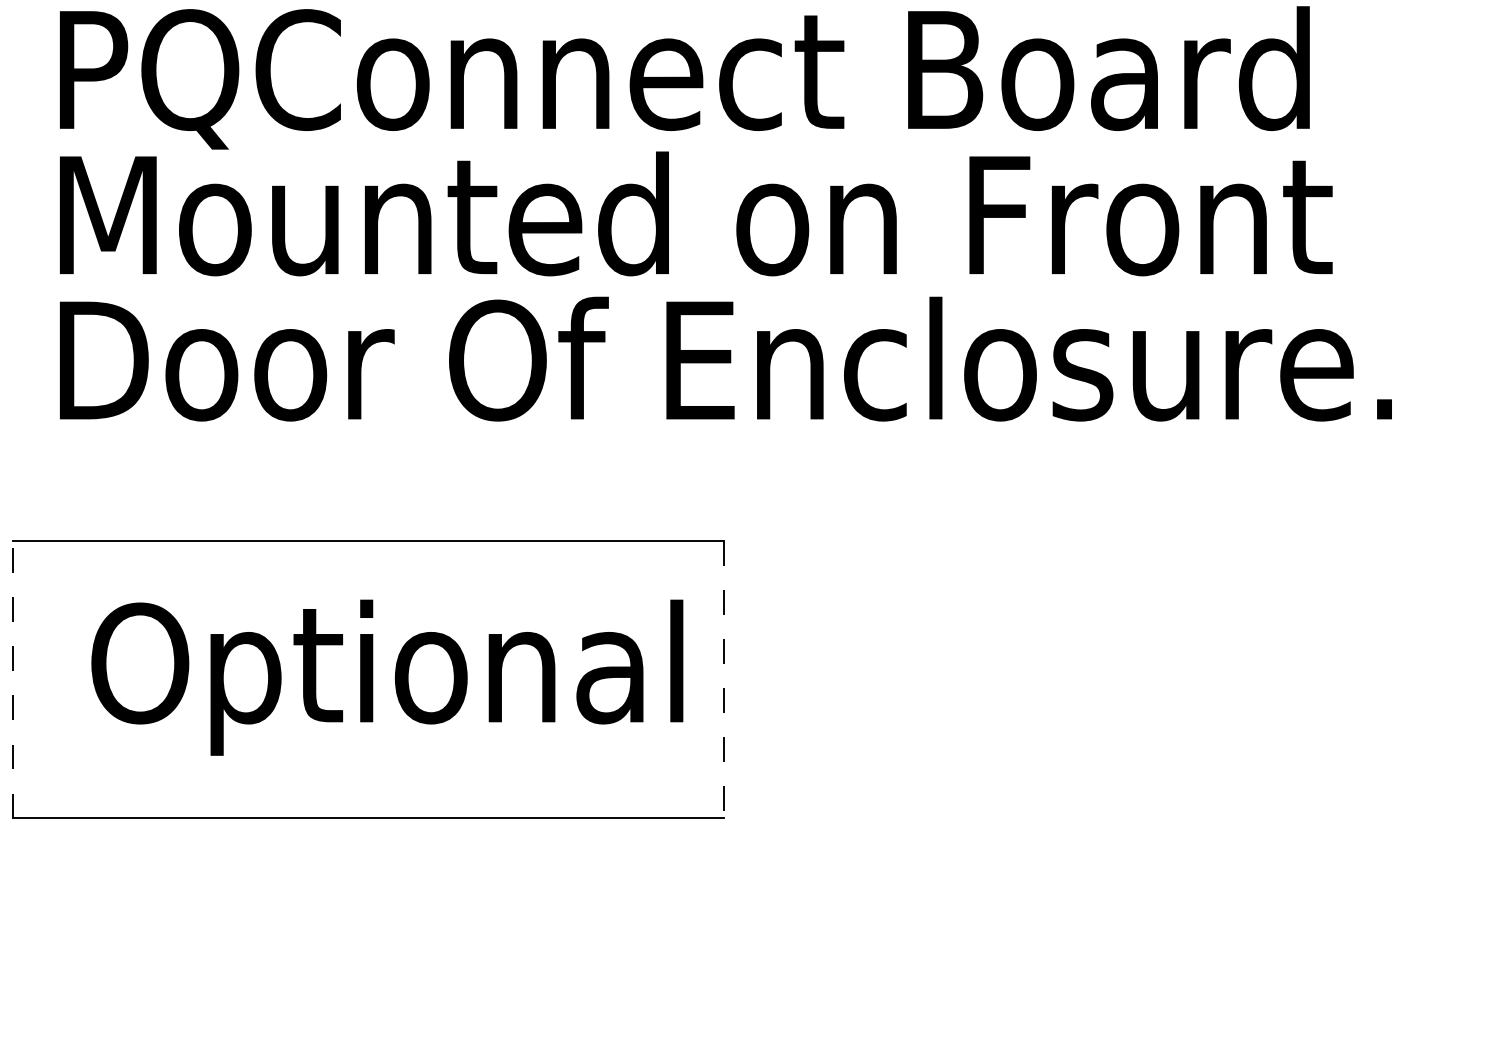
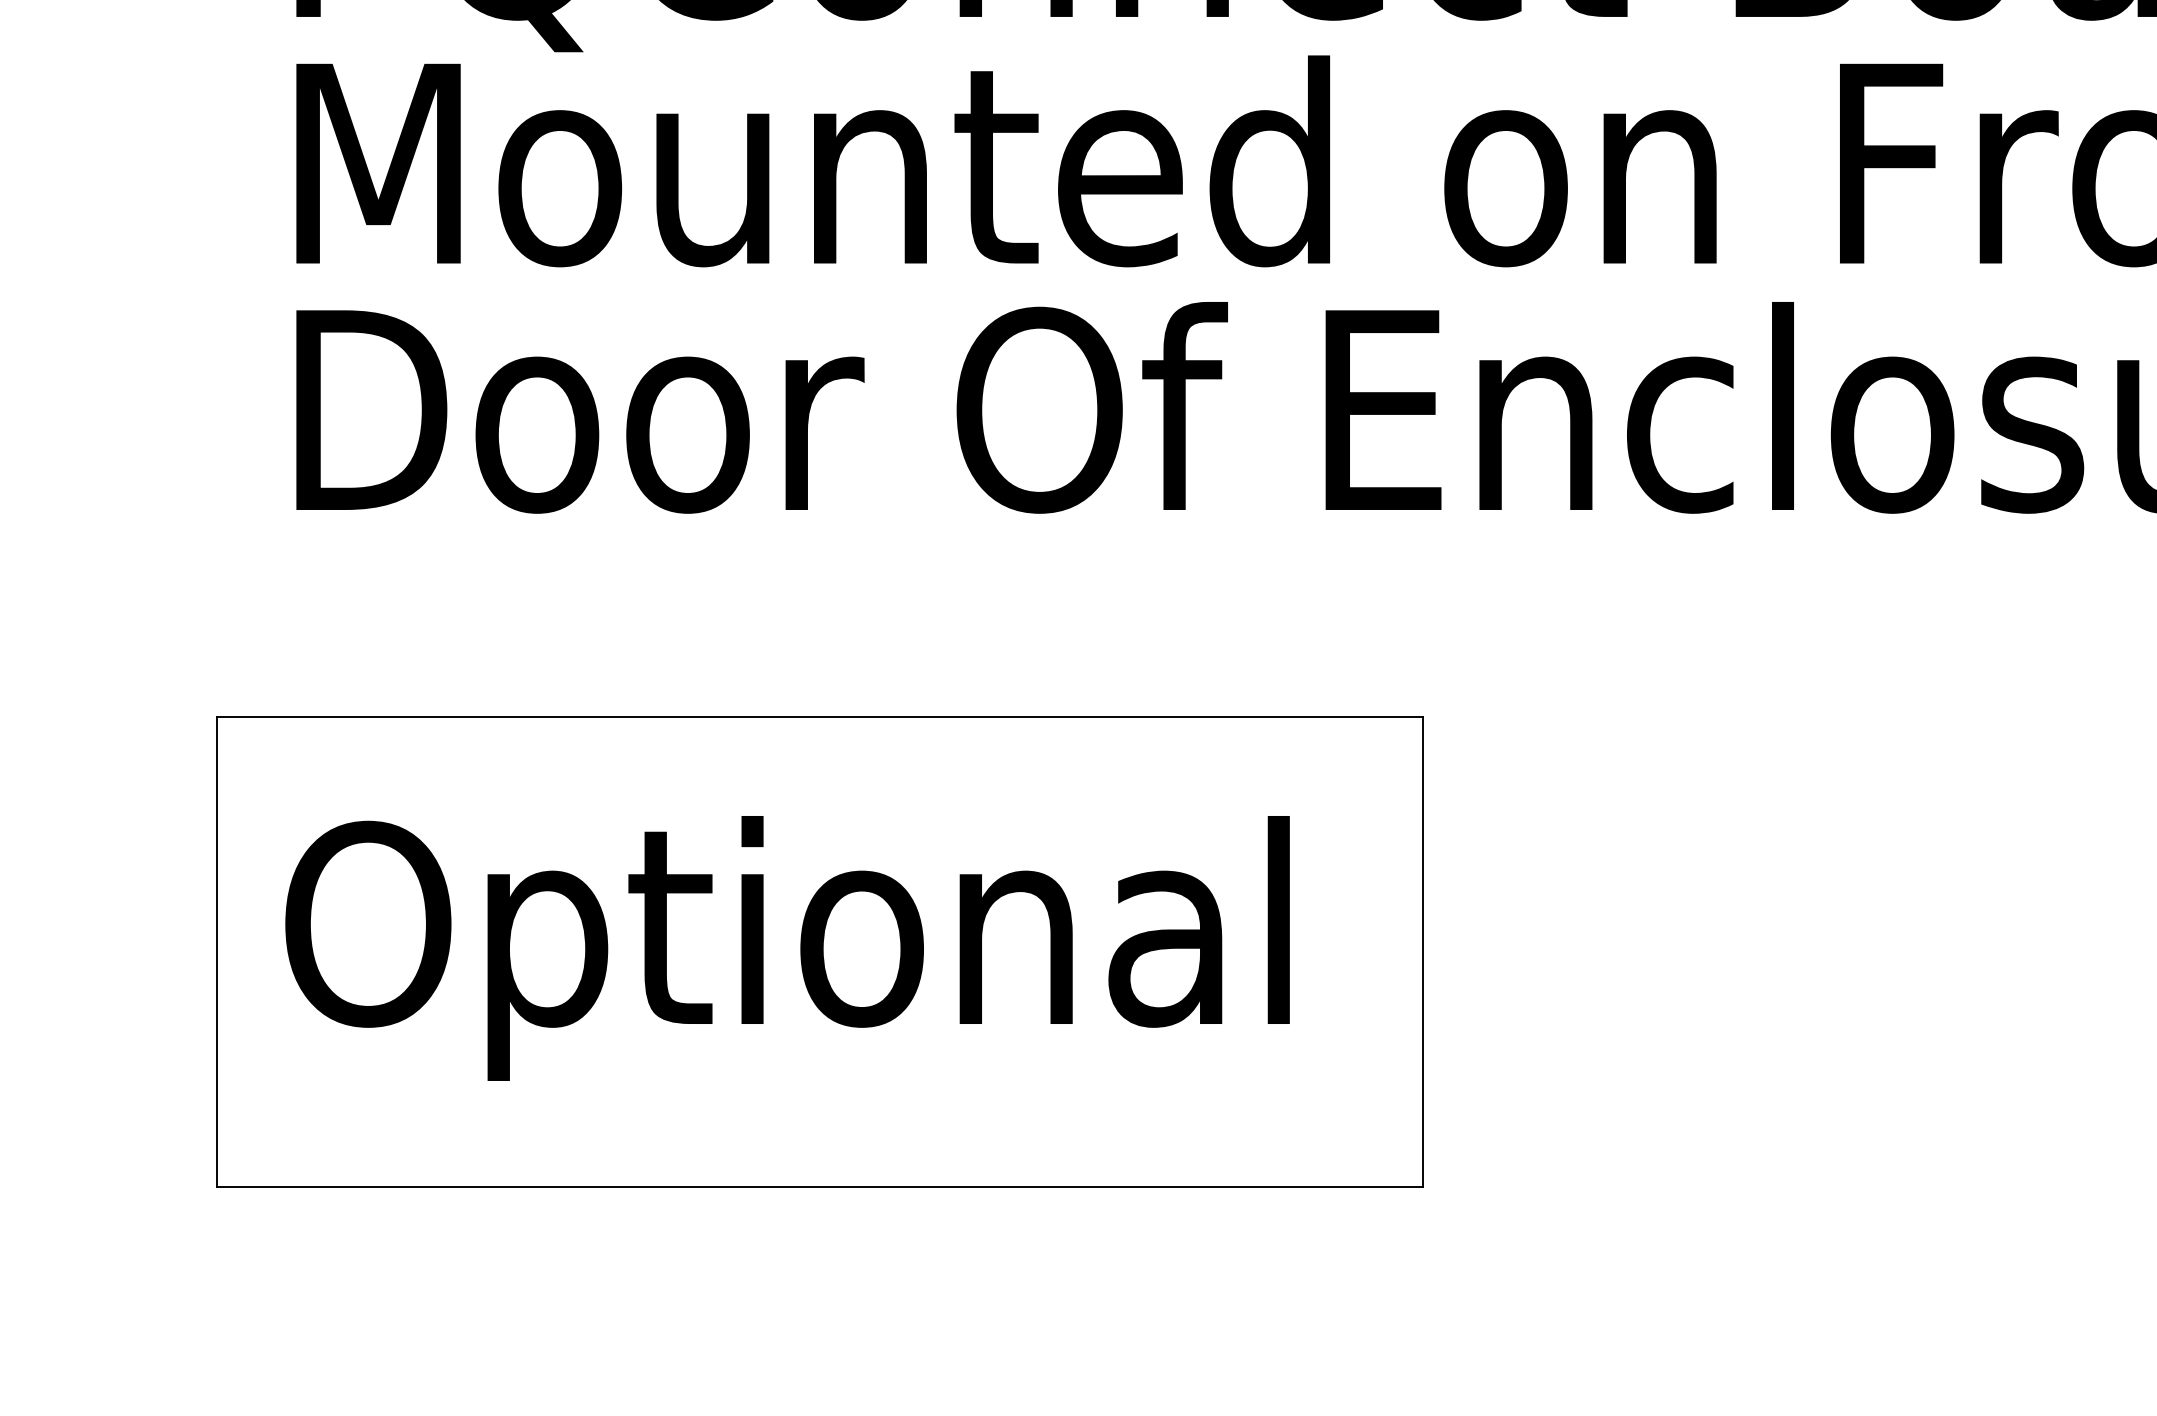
text: (387, 677) -> (787, 948), moved
line: (13, 679) -> (217, 951), dashed -> solid
line: (723, 680) -> (1422, 953), dashed -> solid

